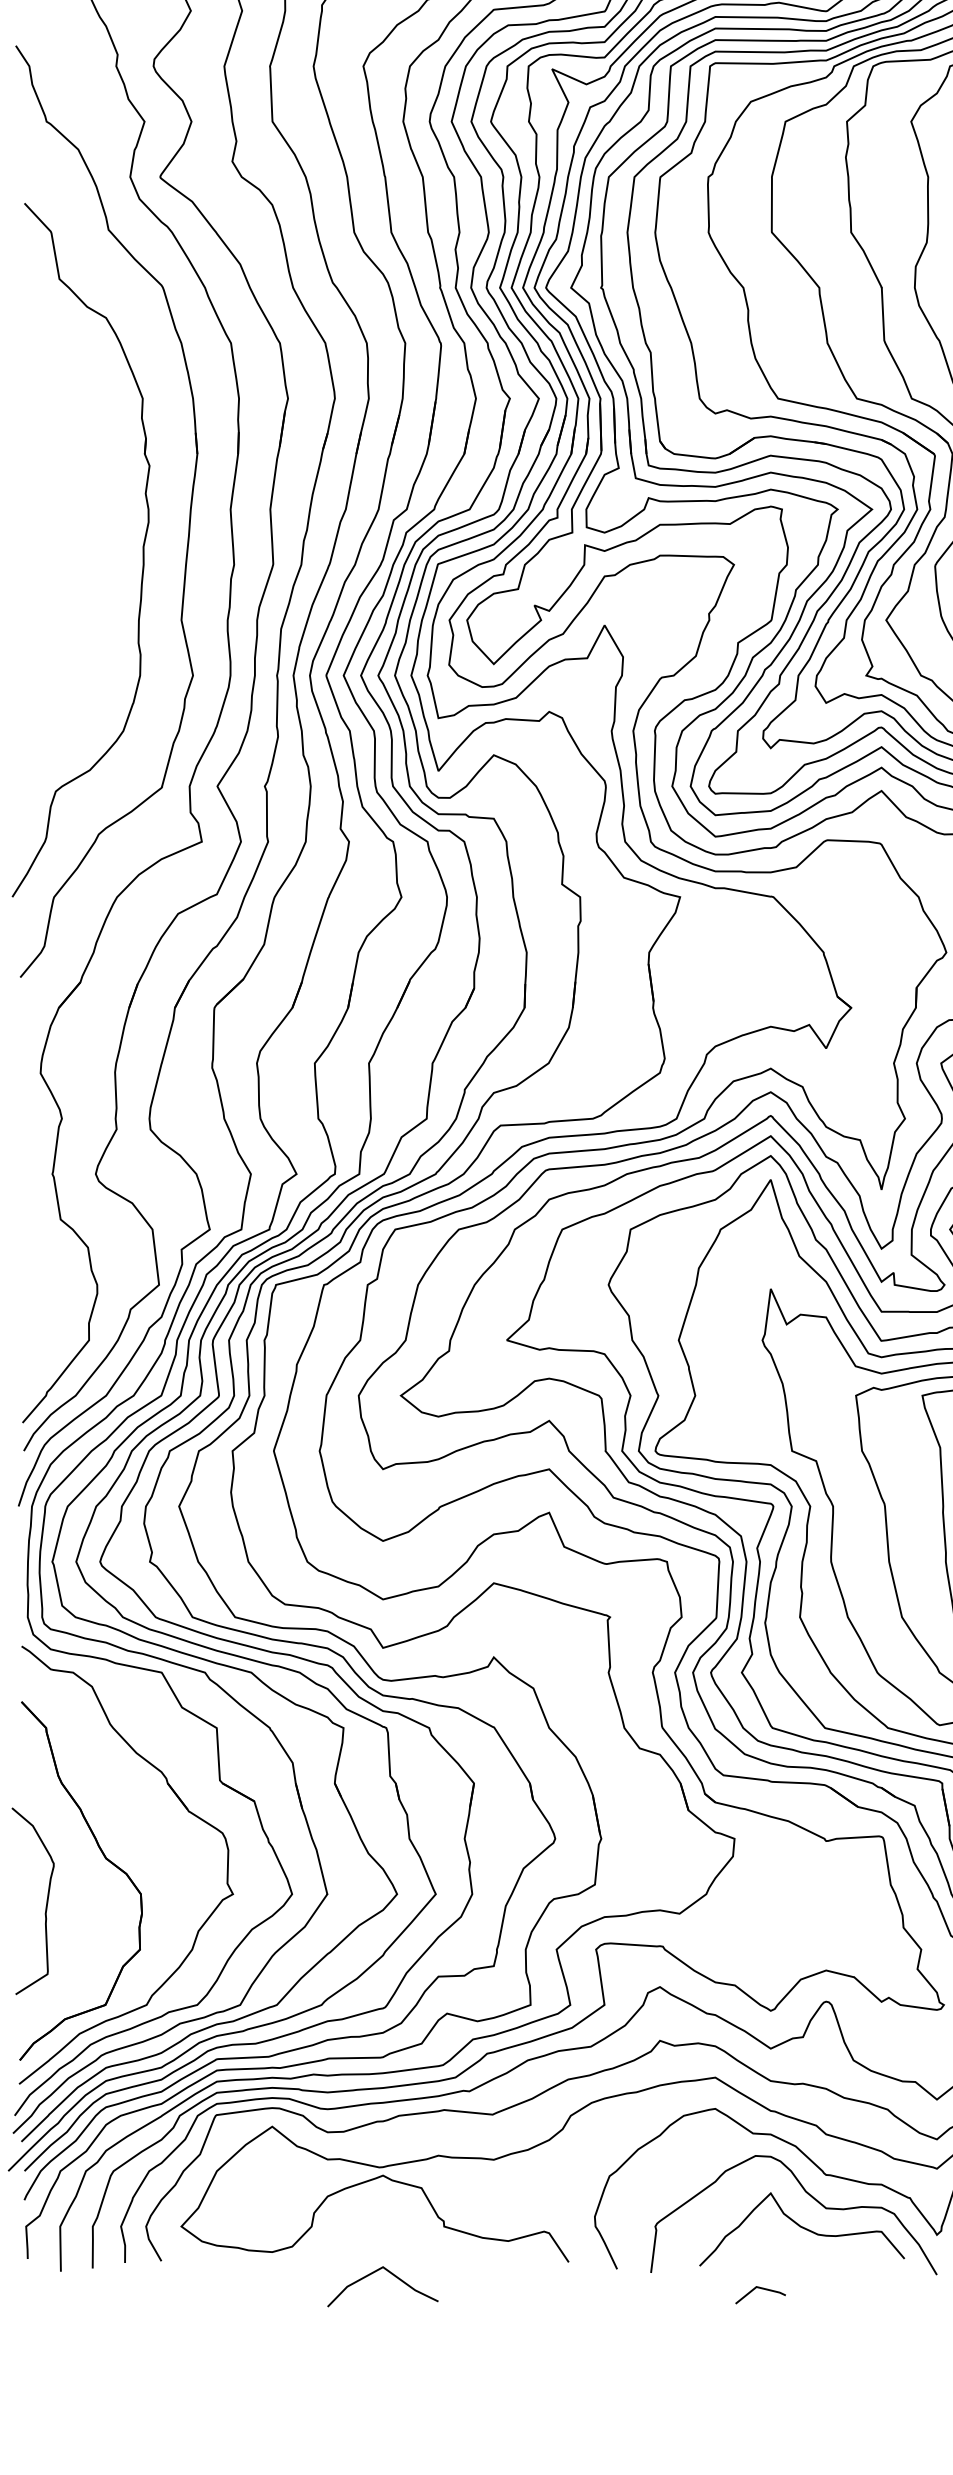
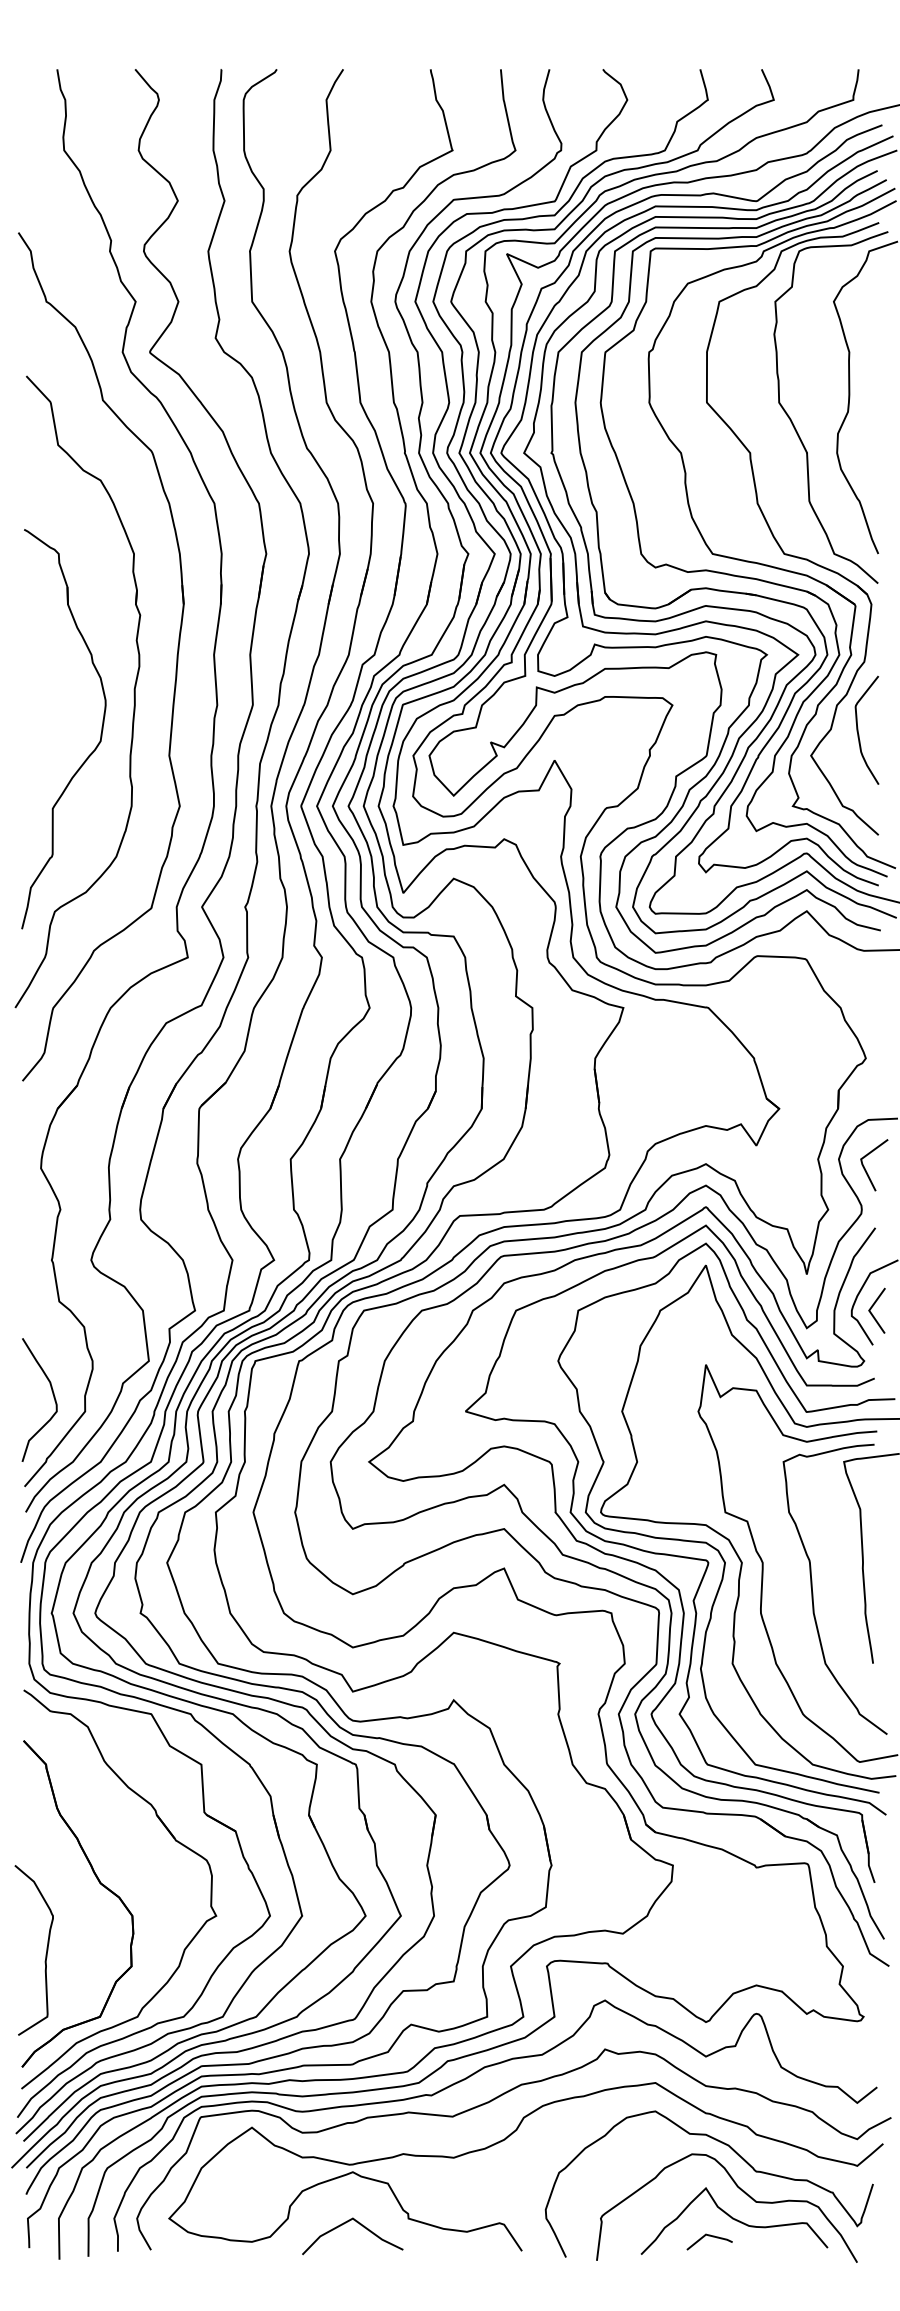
part: (93, 618) -> (89, 754), added
curve: (53, 1321) -> (52, 1394), added
curve: (45, 1905) -> (45, 1954), moved
line: (391, 2274) -> (360, 2225), moved
line: (760, 2289) -> (709, 2236), moved

